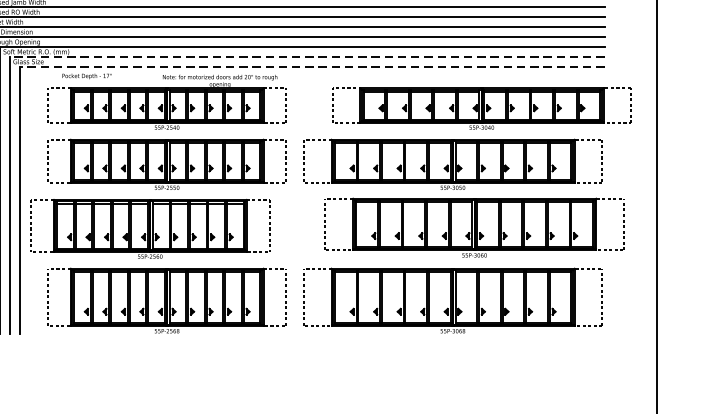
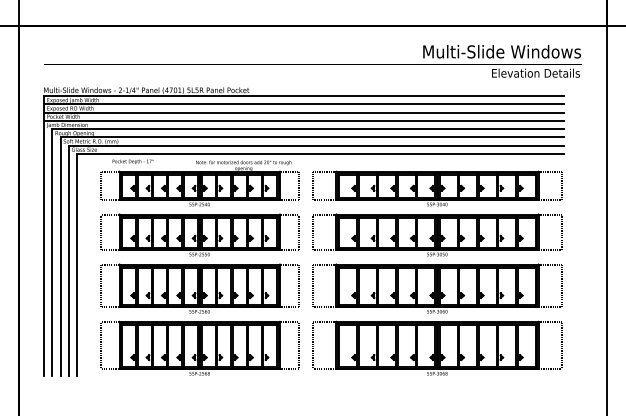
line: (306, 56) -> (315, 145), dashed -> solid
line: (311, 66) -> (319, 153), dashed -> solid
part: (481, 108) -> (437, 188), moved
part: (474, 227) -> (437, 288), moved
part: (150, 228) -> (199, 288), moved

